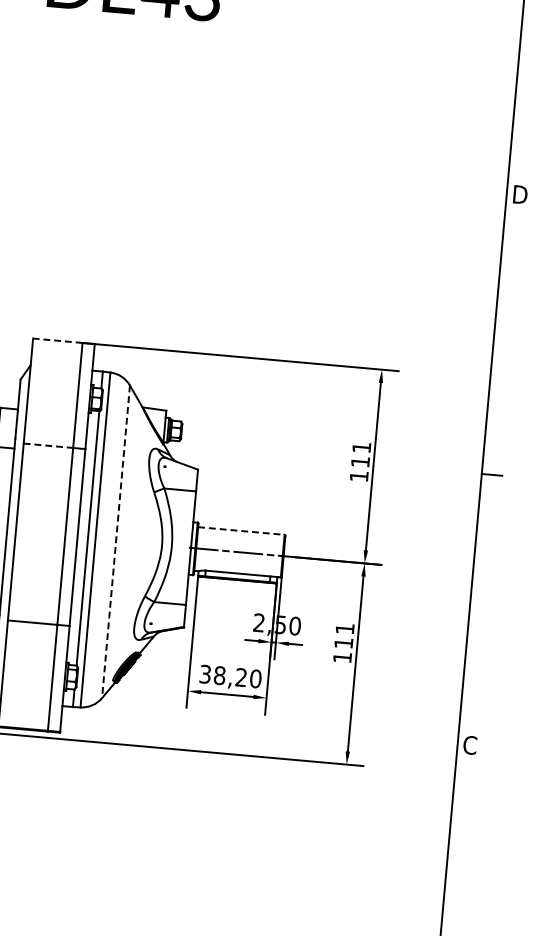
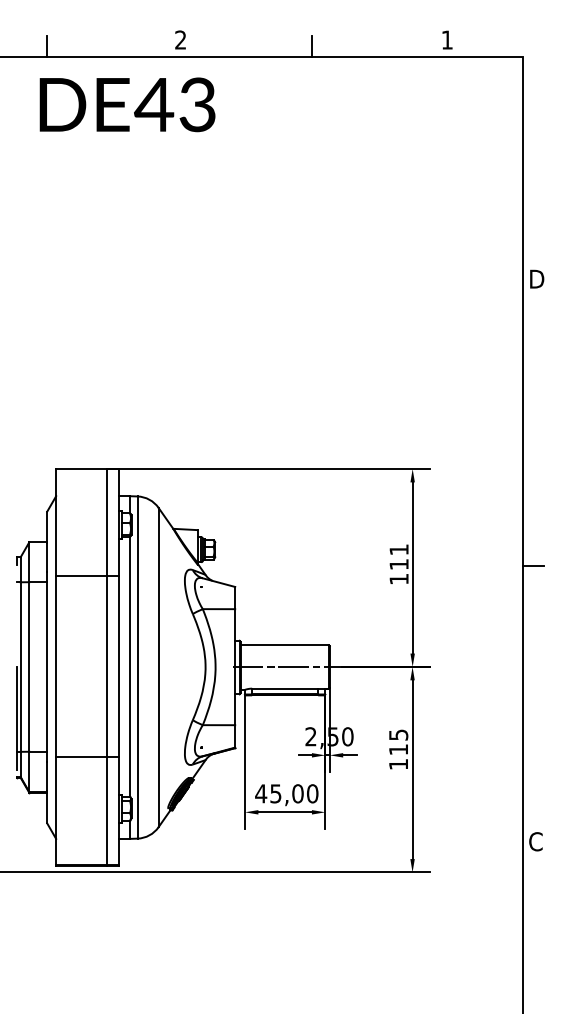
line: (56, 341) -> (80, 469), dashed -> solid
line: (48, 445) -> (81, 576), dashed -> solid
line: (242, 531) -> (285, 645), dashed -> solid
line: (115, 541) -> (158, 667), dashed -> solid
text: (344, 628) -> (398, 734), 111 -> 115
text: (223, 675) -> (279, 793), 38,20 -> 45,00

